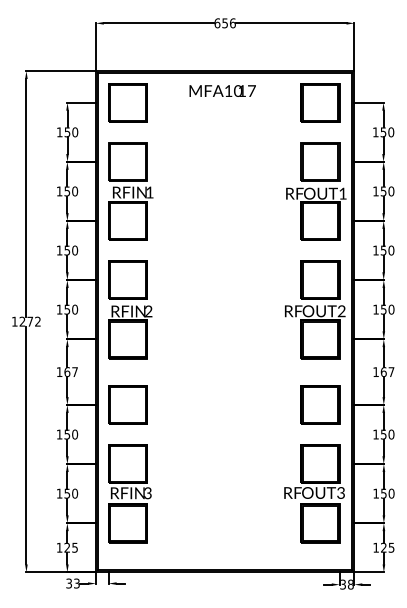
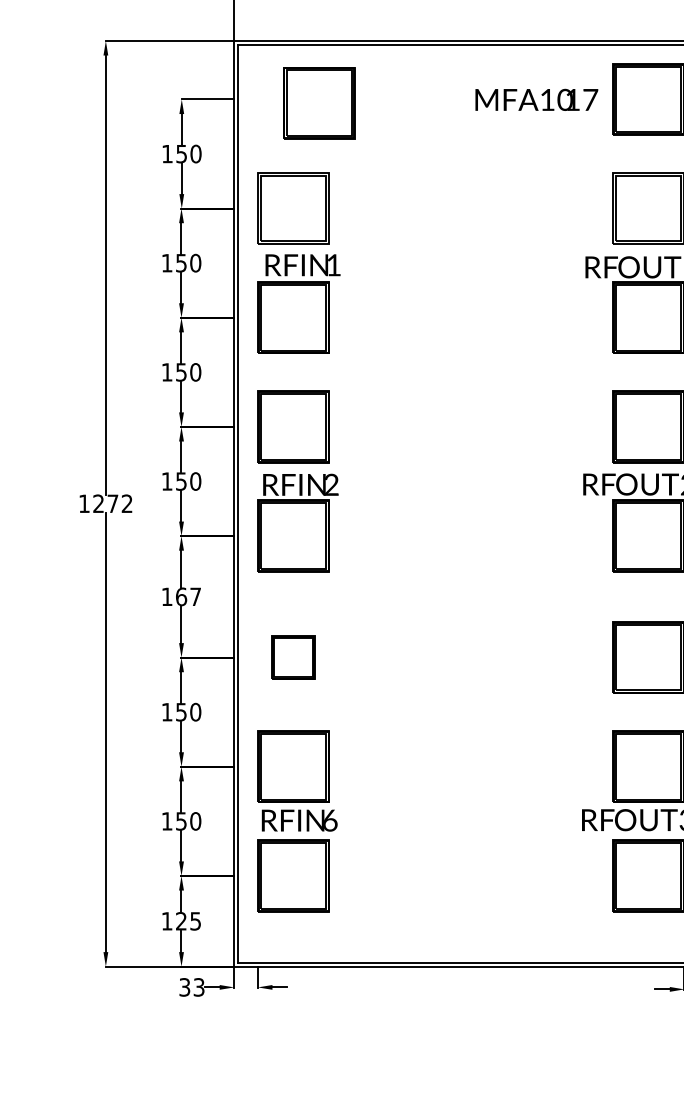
text: (222, 90) -> (536, 98), moved
part: (127, 102) -> (318, 102), moved
part: (127, 404) -> (292, 656), size x0.6
text: (147, 492) -> (329, 819), 3 -> 6

